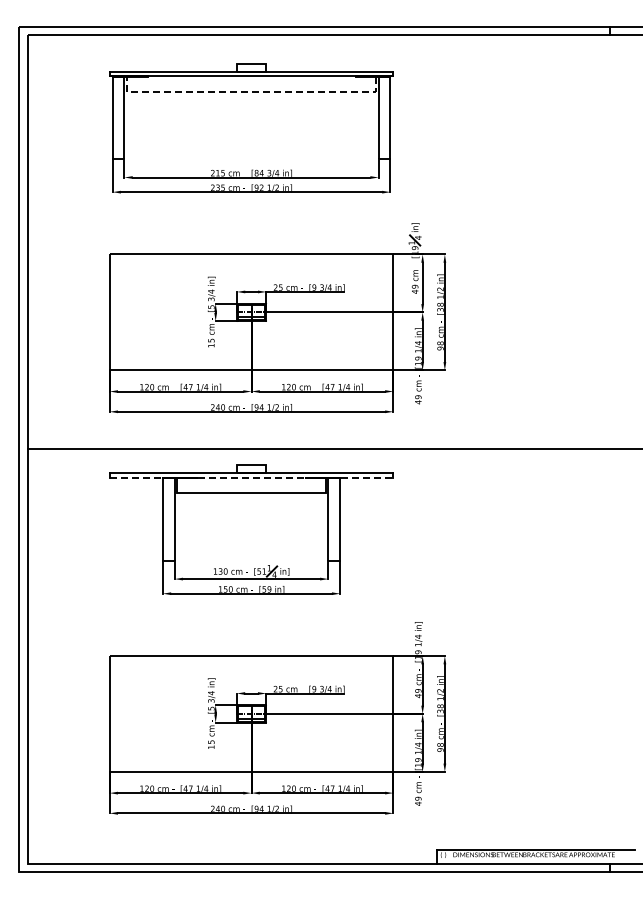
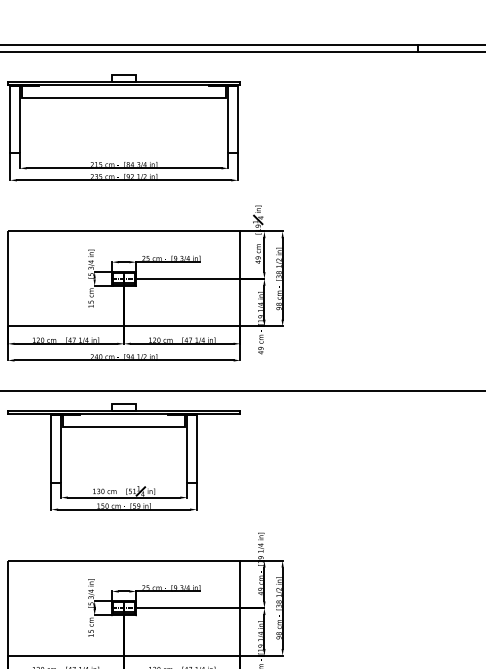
line: (251, 91) -> (124, 97), dashed -> solid
line: (251, 477) -> (124, 414), dashed -> solid

